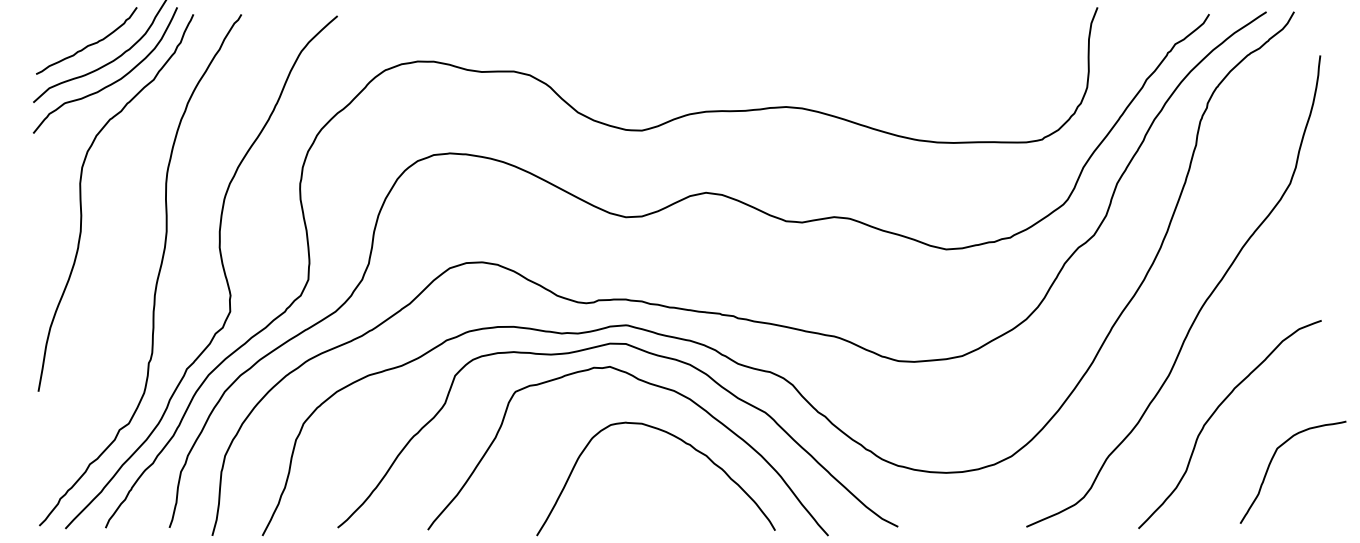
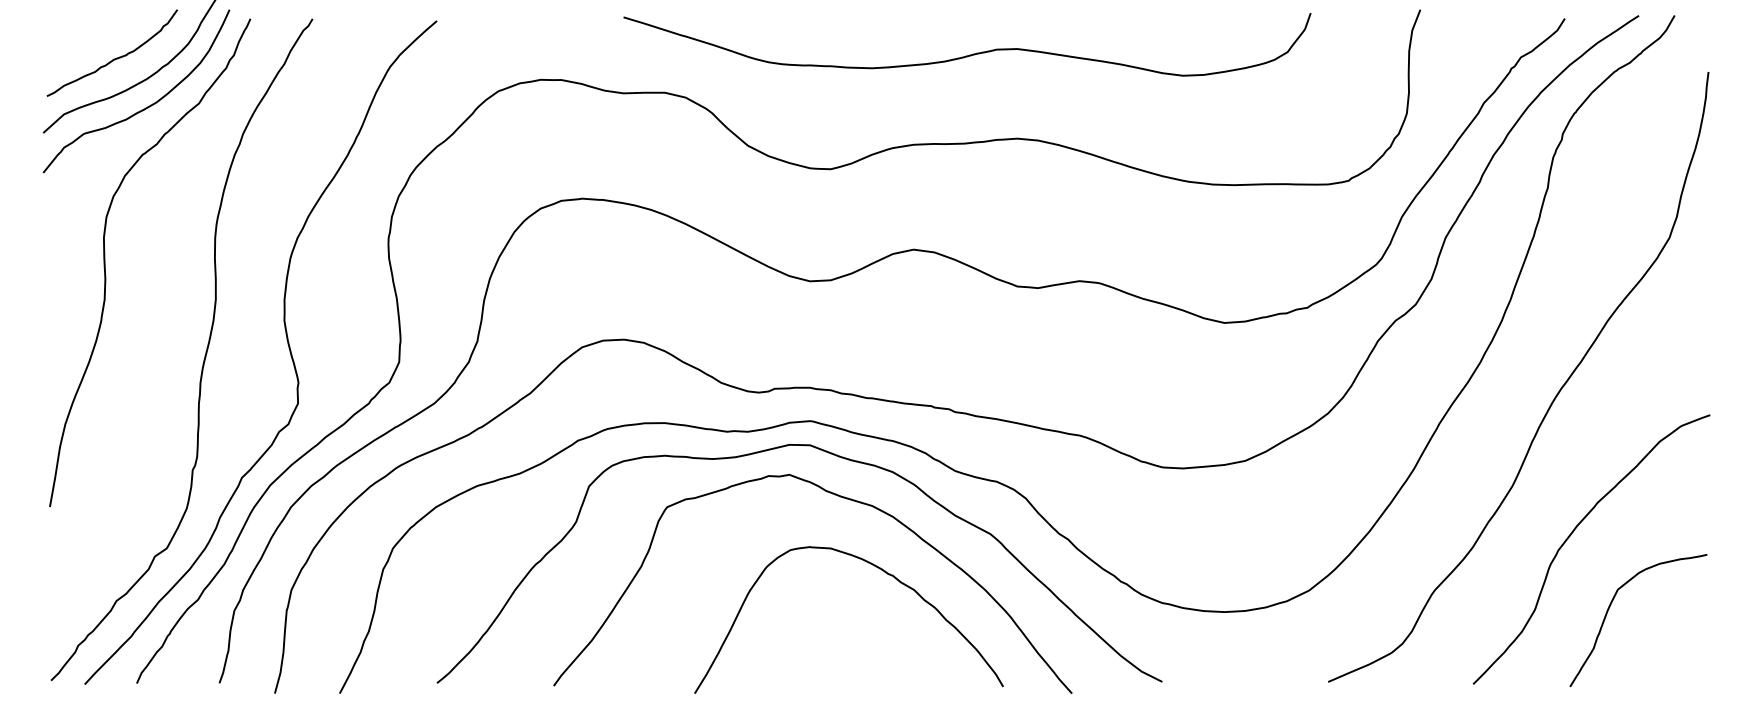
curve: (749, 41) -> (969, 53), added
curve: (1270, 465) -> (1609, 611), moved

